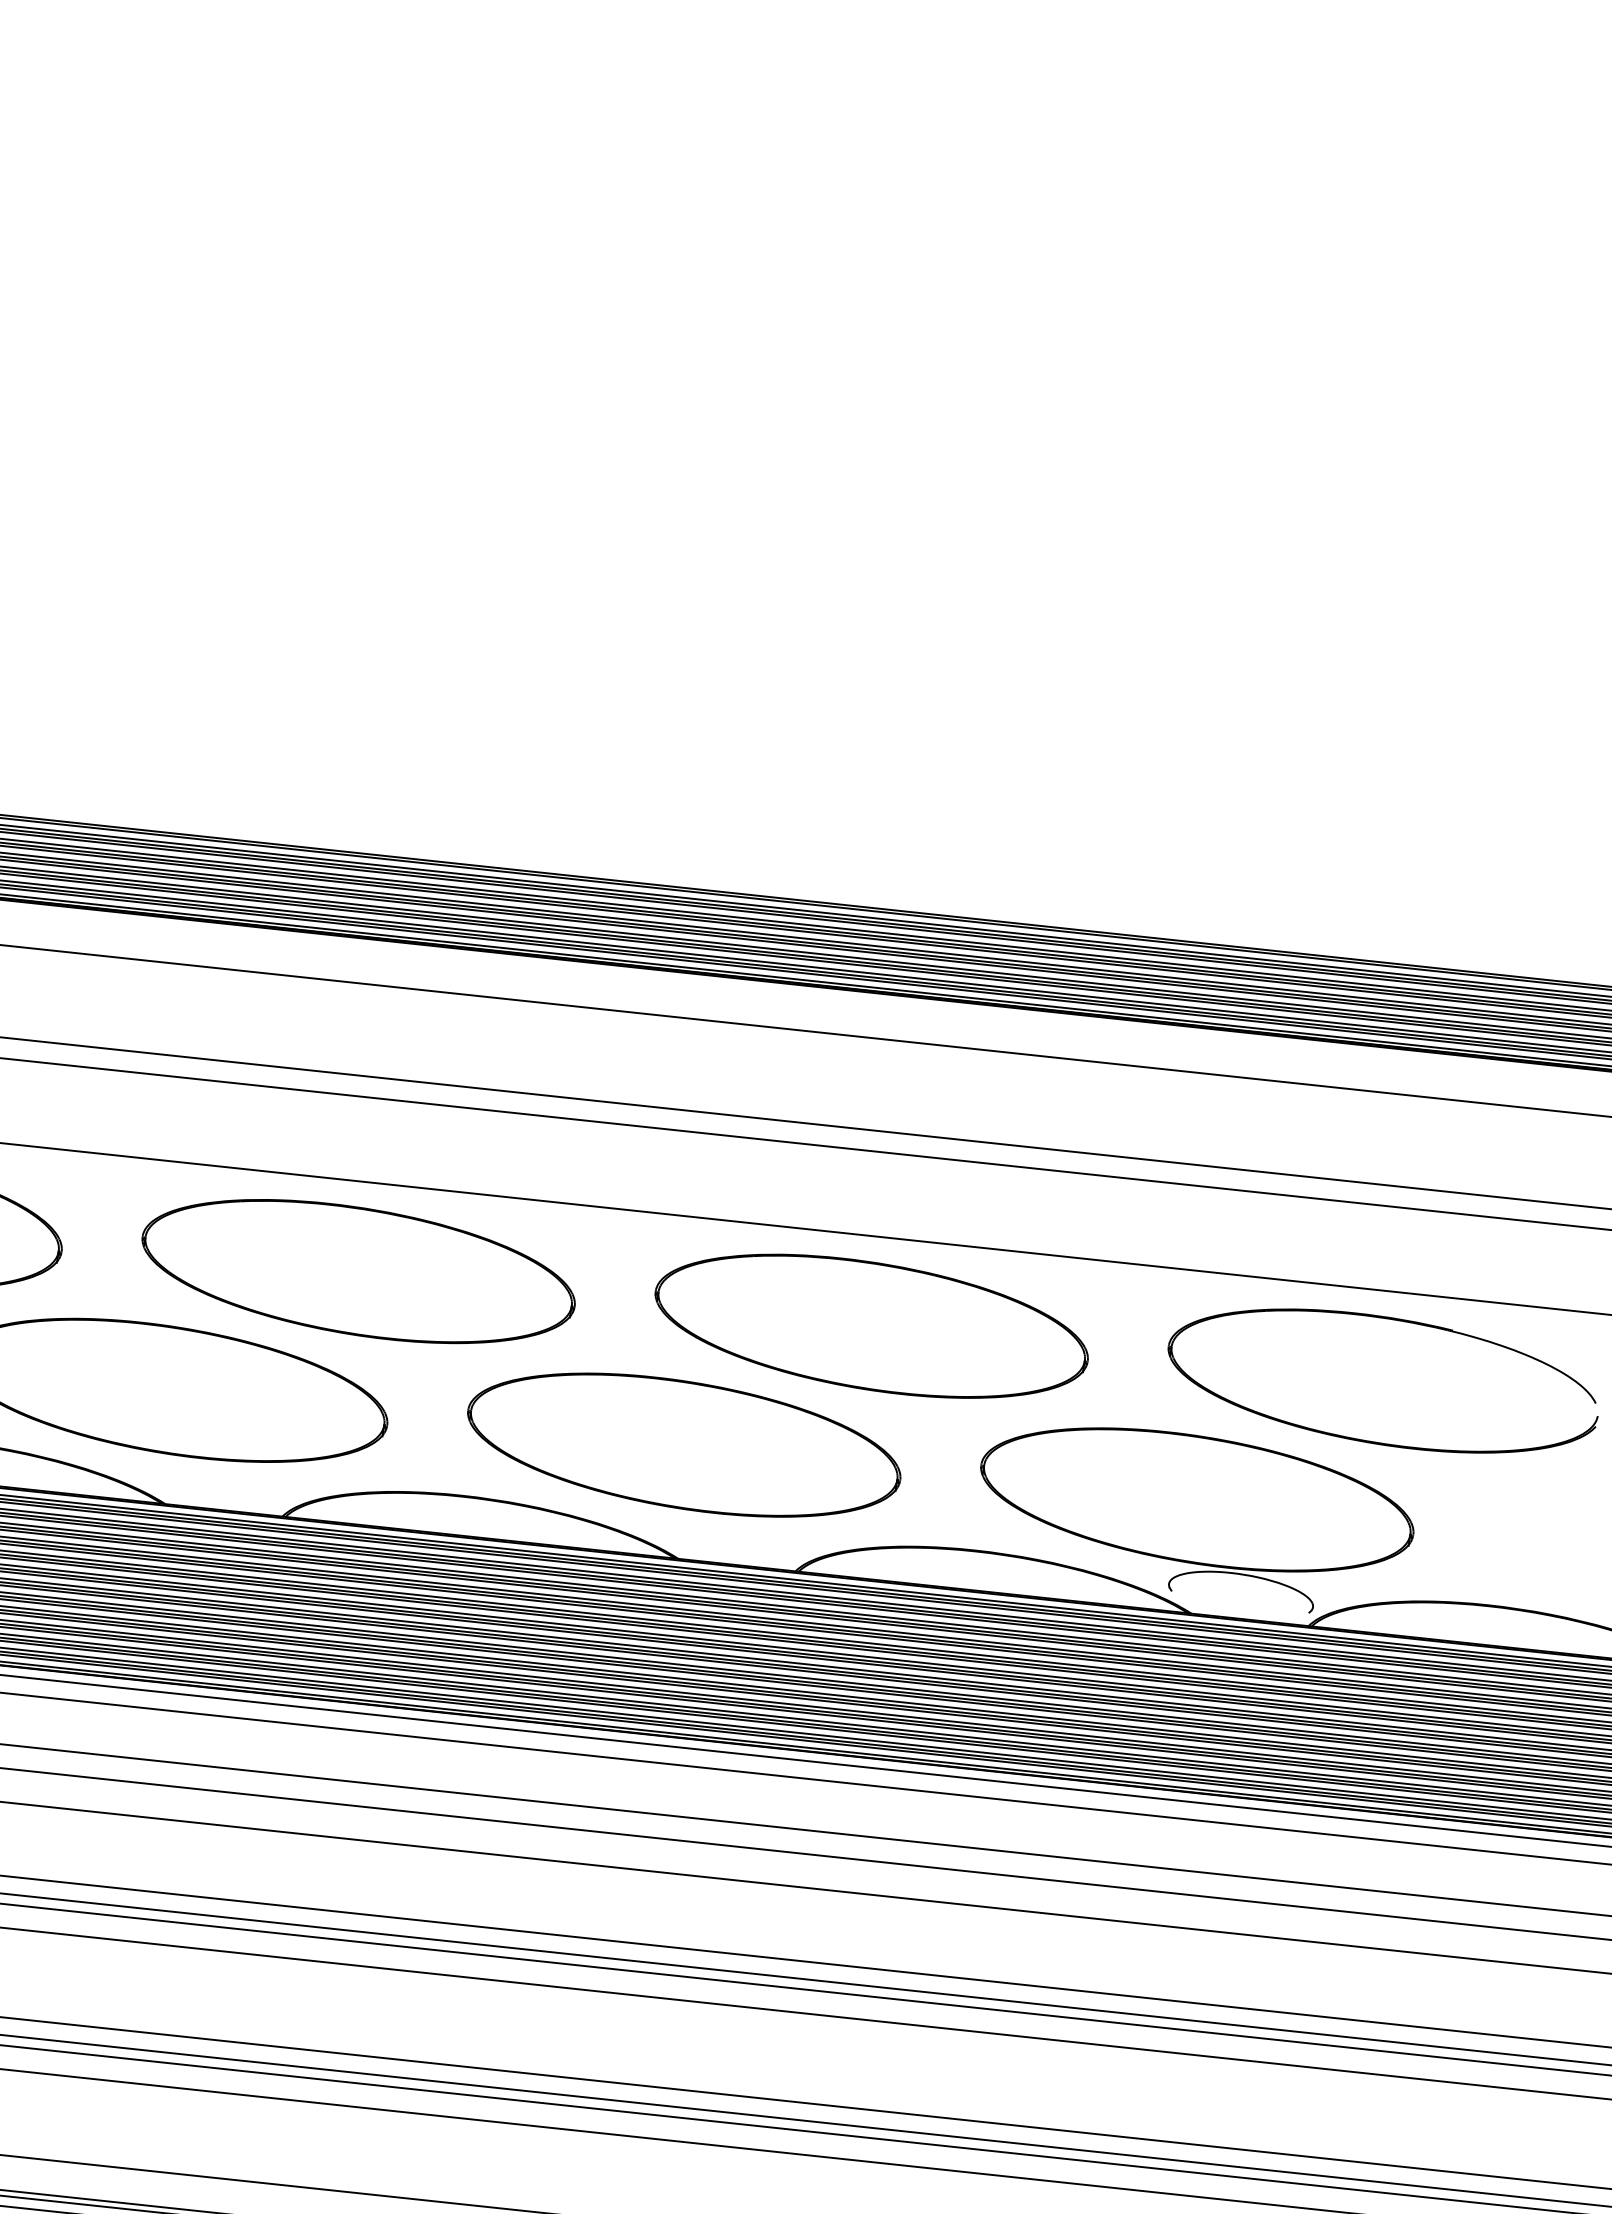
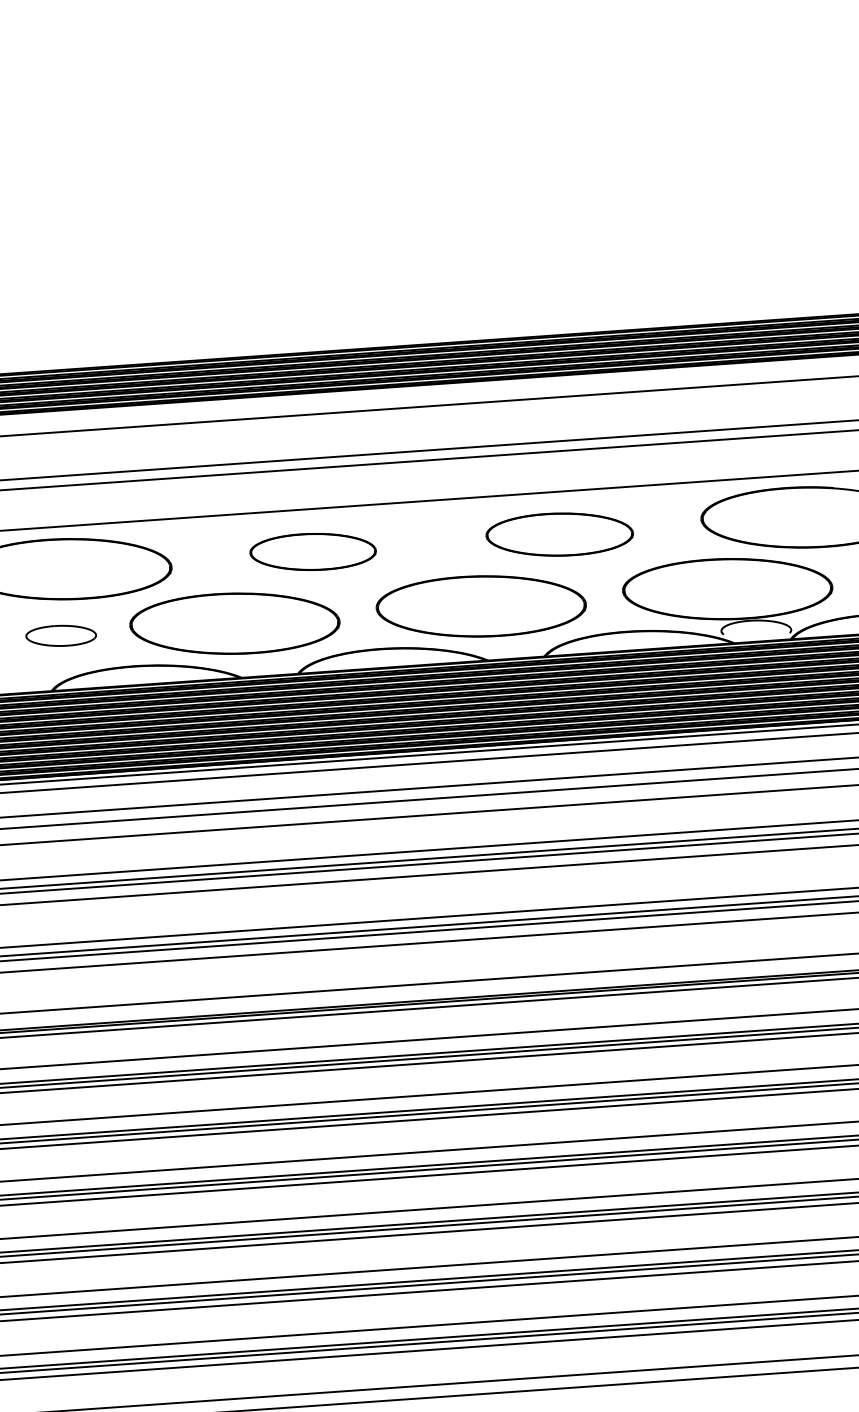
part: (357, 1270) -> (312, 551), size x0.6
part: (871, 1325) -> (559, 534), size x0.7

